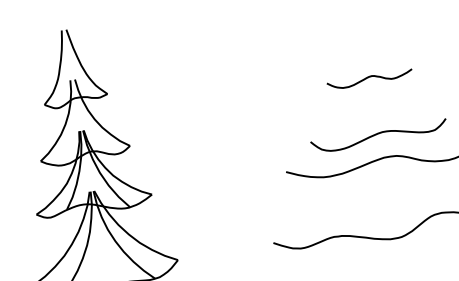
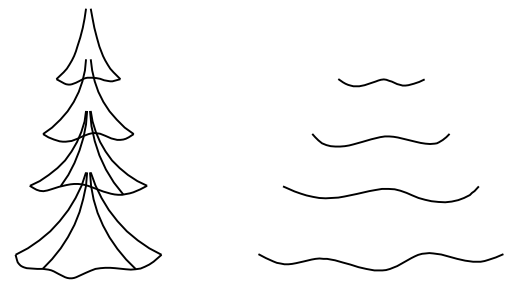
curve: (369, 77) -> (381, 80), moved
curve: (377, 135) -> (379, 138), moved

